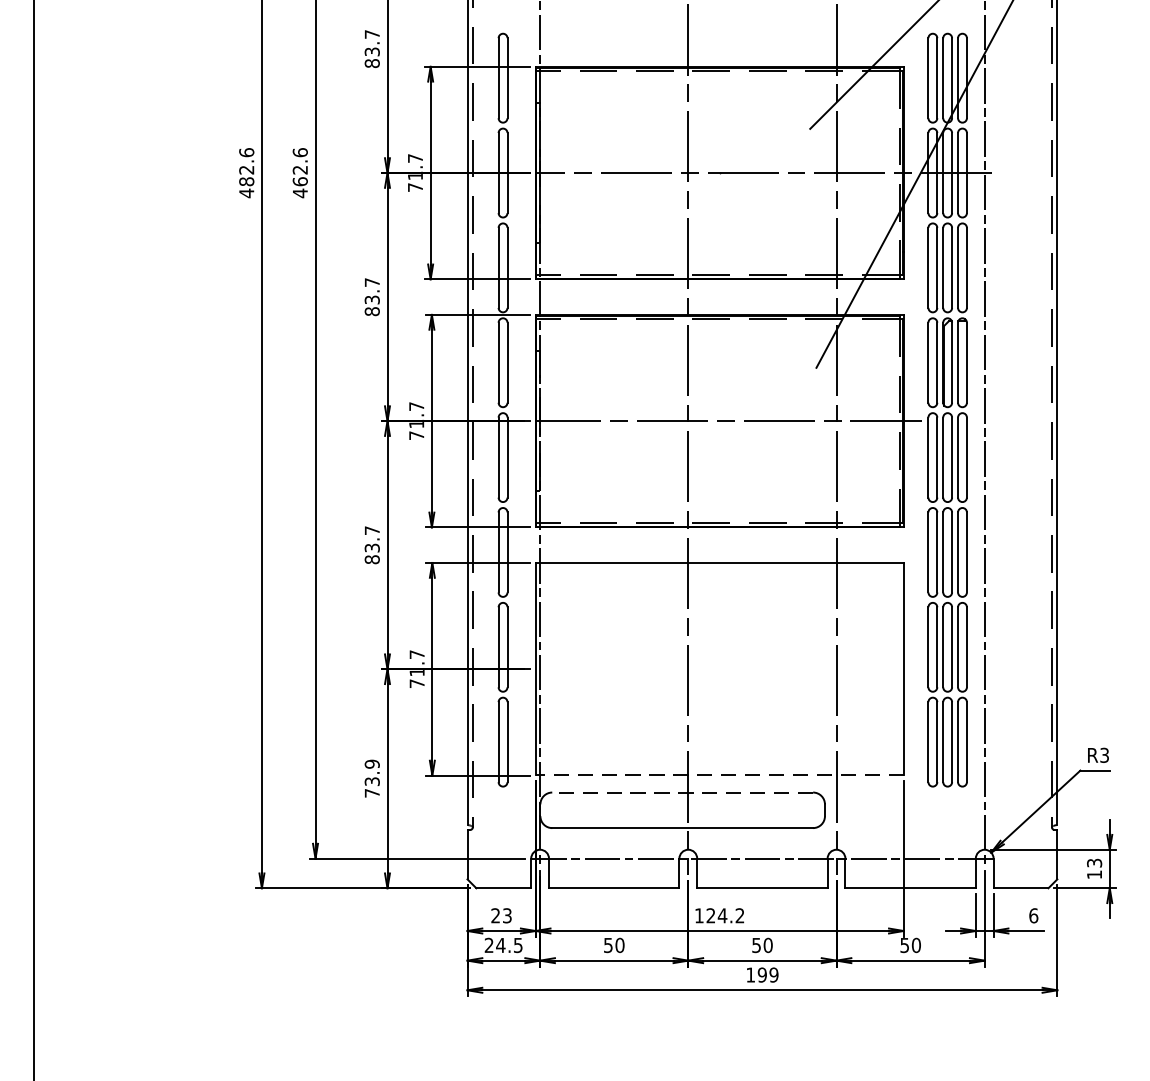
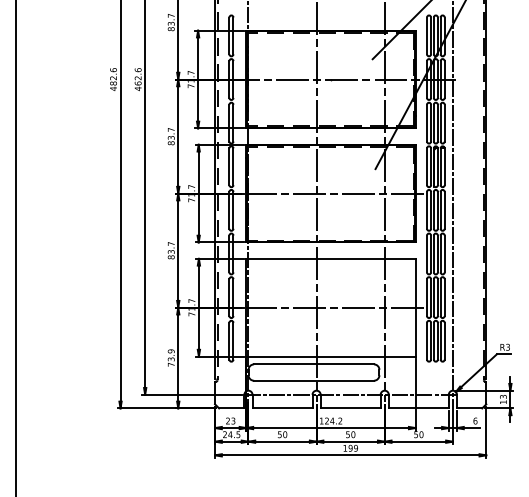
line: (727, 668) -> (334, 307), added
line: (720, 775) -> (331, 356), dashed -> solid
line: (683, 792) -> (314, 364), dashed -> solid

